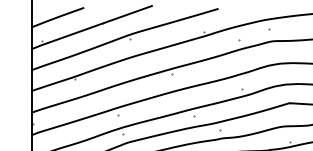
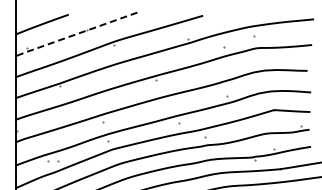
line: (90, 27) -> (75, 34), solid -> dashed

